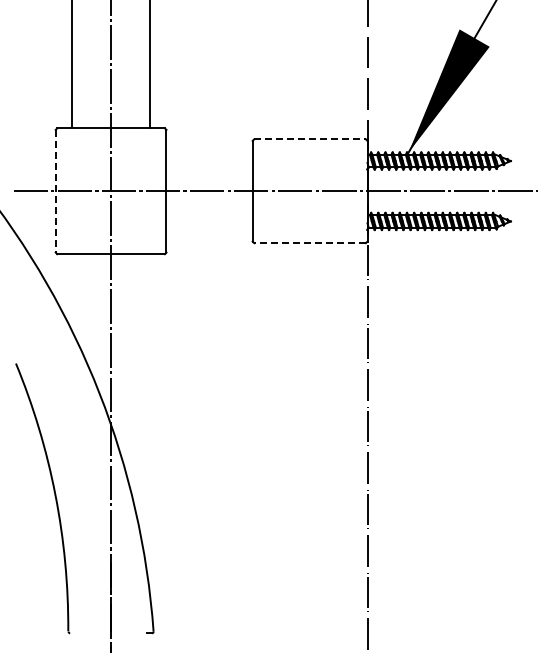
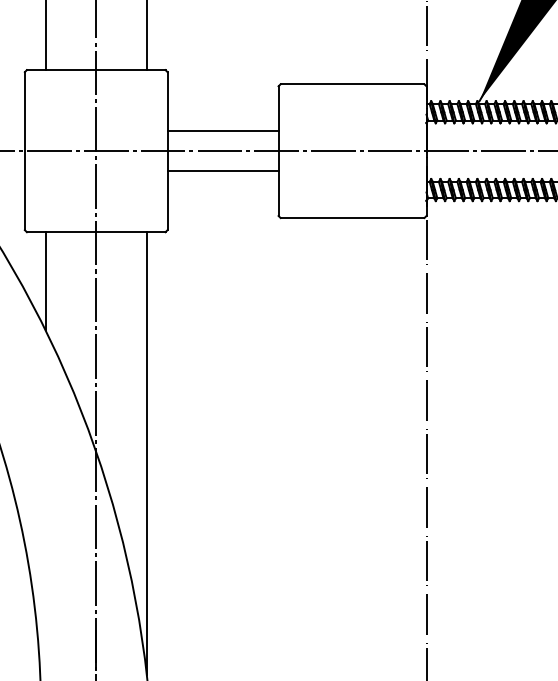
line: (310, 139) -> (353, 84), dashed -> solid
line: (209, 175) -> (222, 130), added
line: (55, 191) -> (24, 151), dashed -> solid
line: (209, 206) -> (222, 170), added
line: (310, 243) -> (353, 218), dashed -> solid
line: (71, 292) -> (45, 281), added
line: (150, 425) -> (146, 452), added

